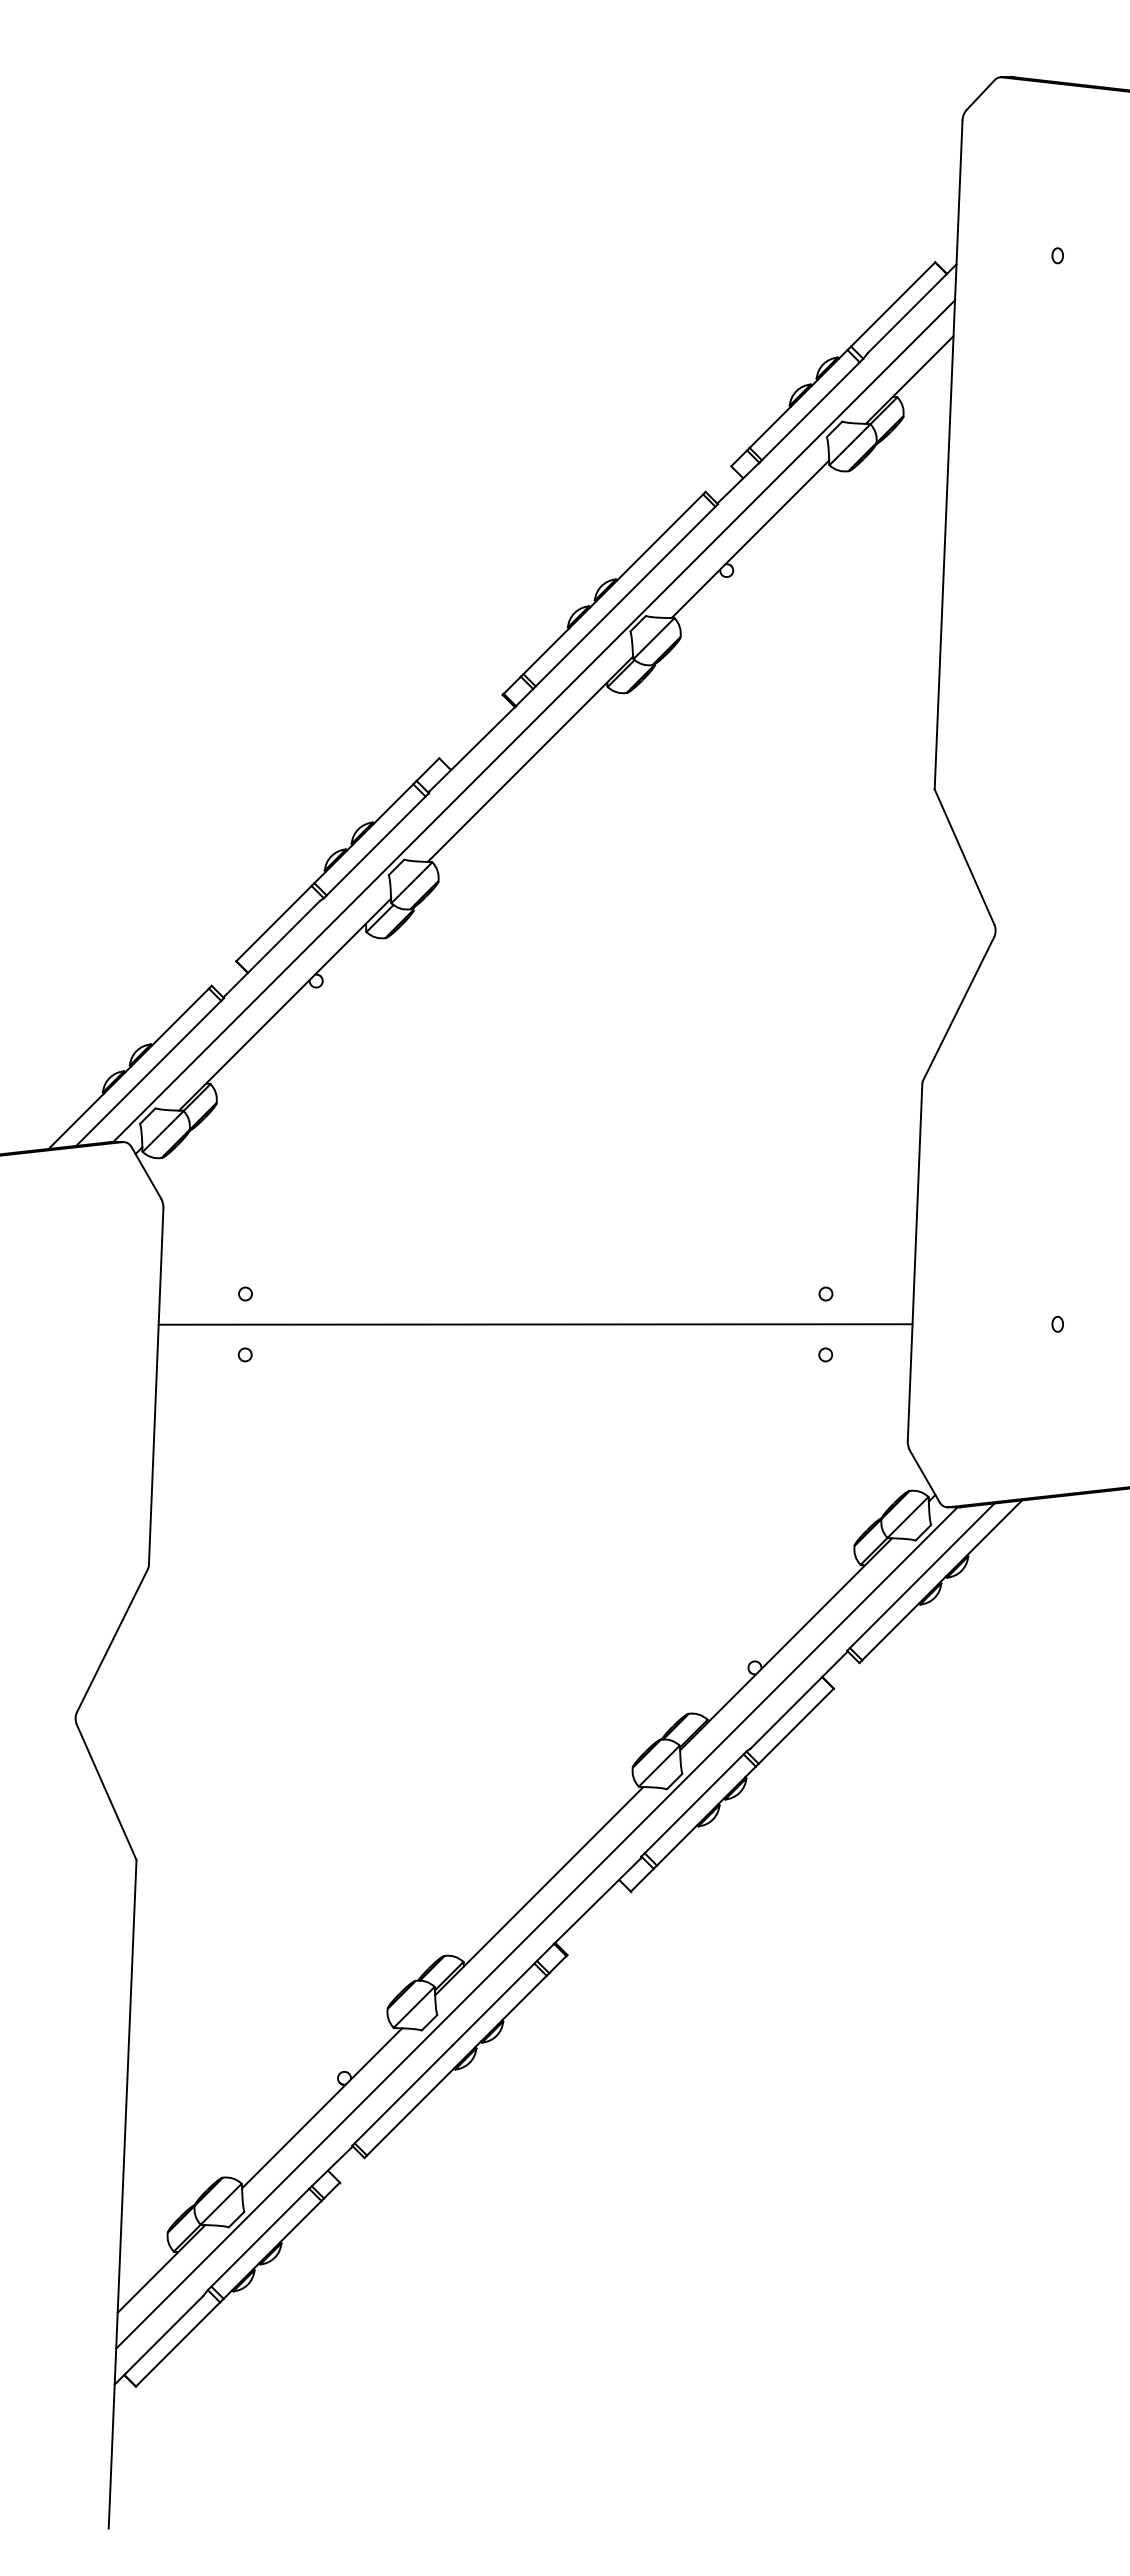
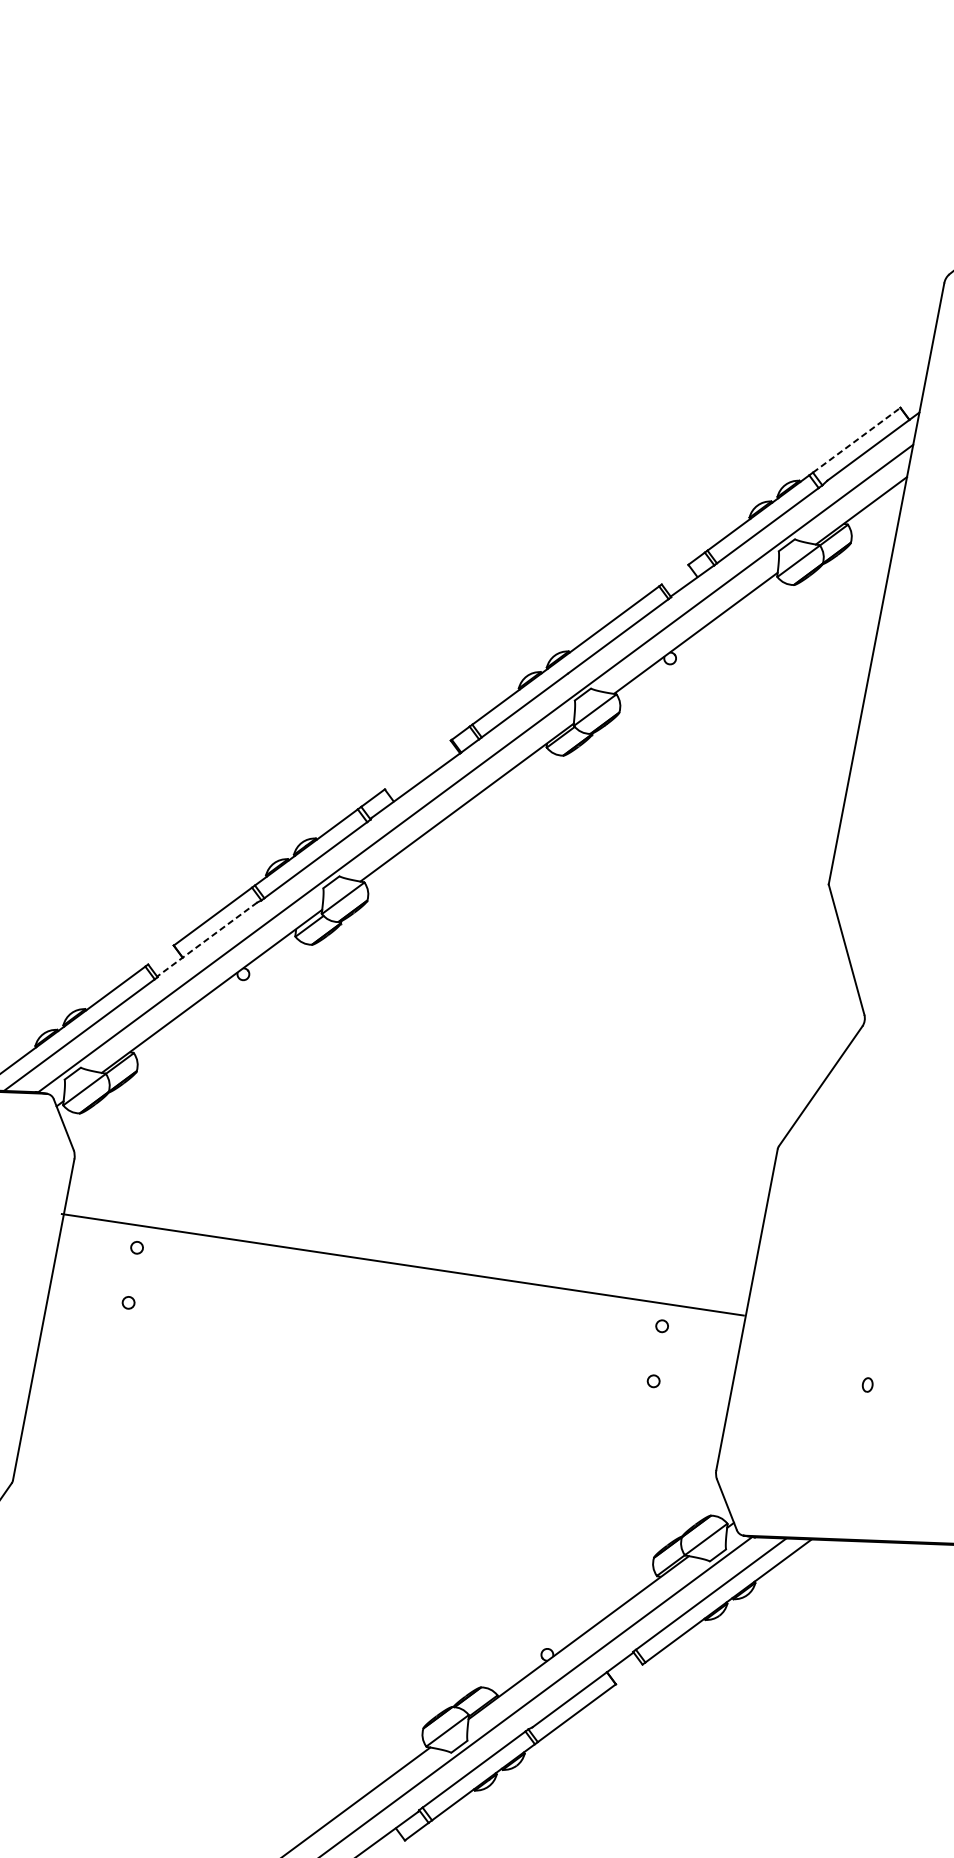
line: (893, 304) -> (857, 440), solid -> dashed
line: (271, 949) -> (207, 939), solid -> dashed
line: (535, 1324) -> (402, 1264), moved

